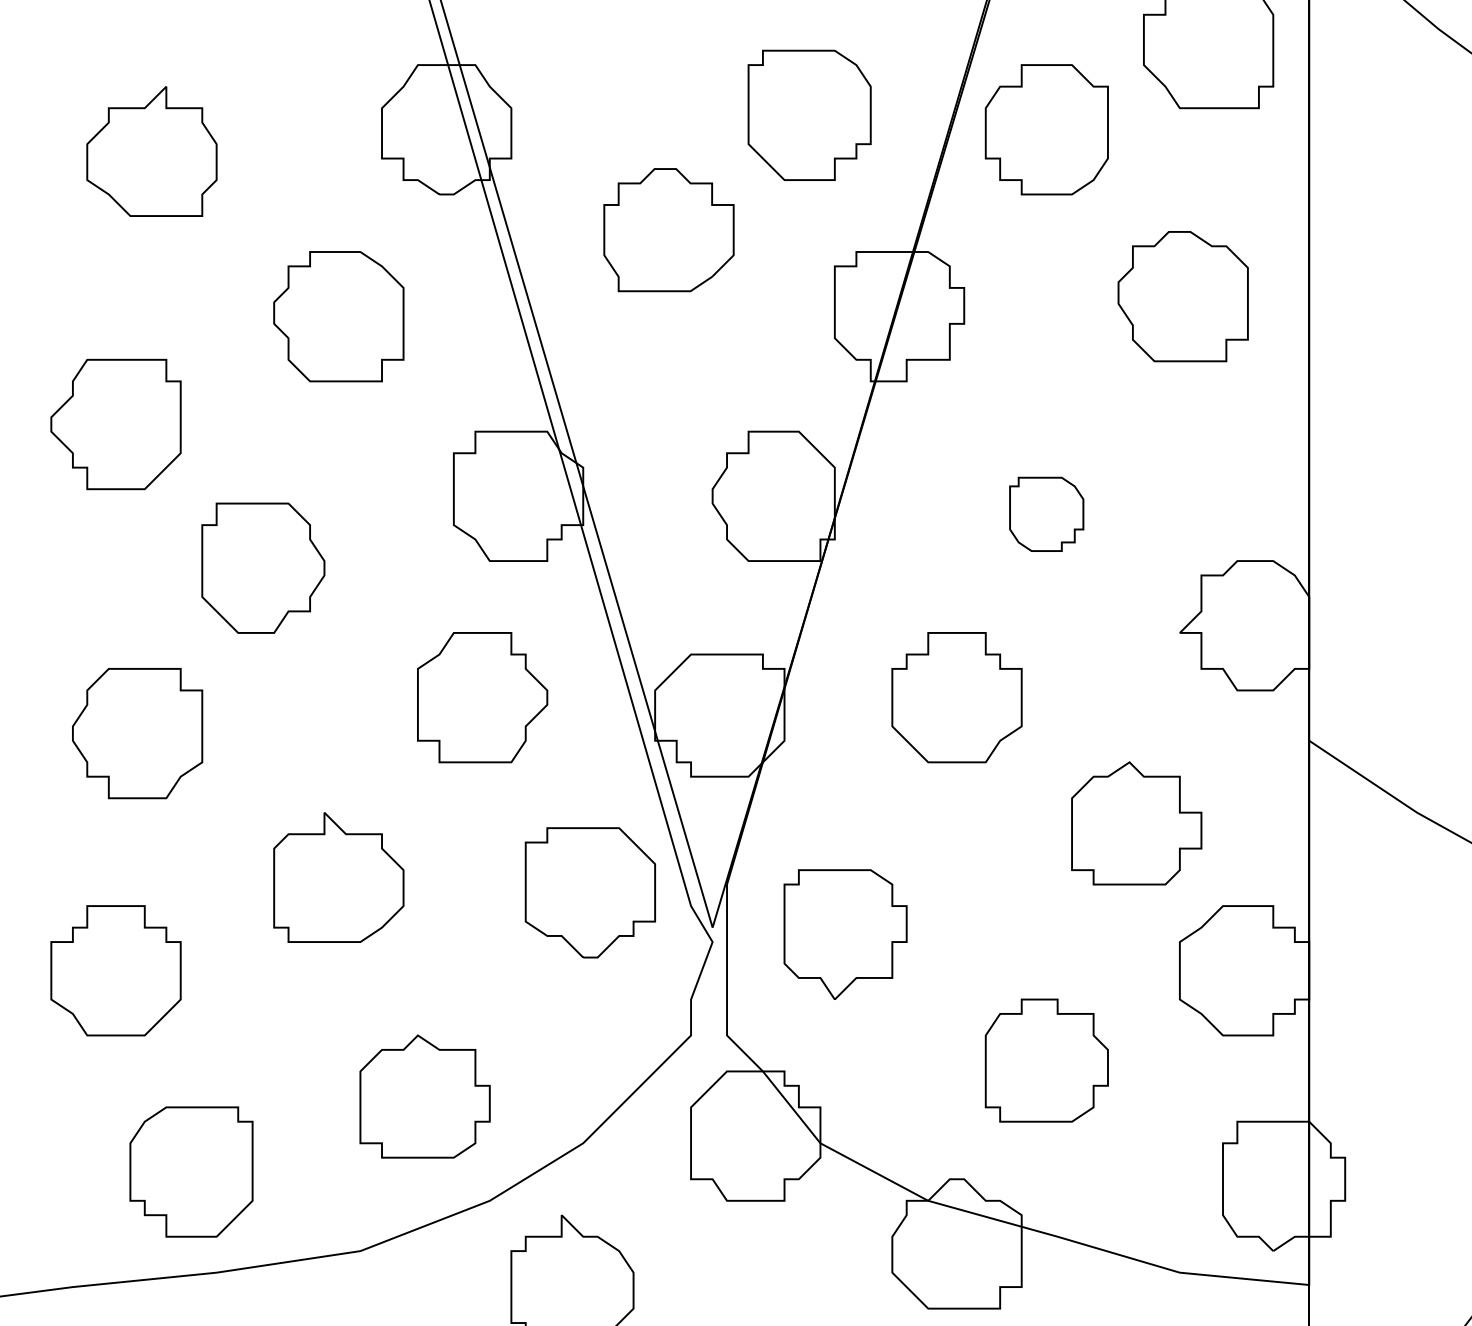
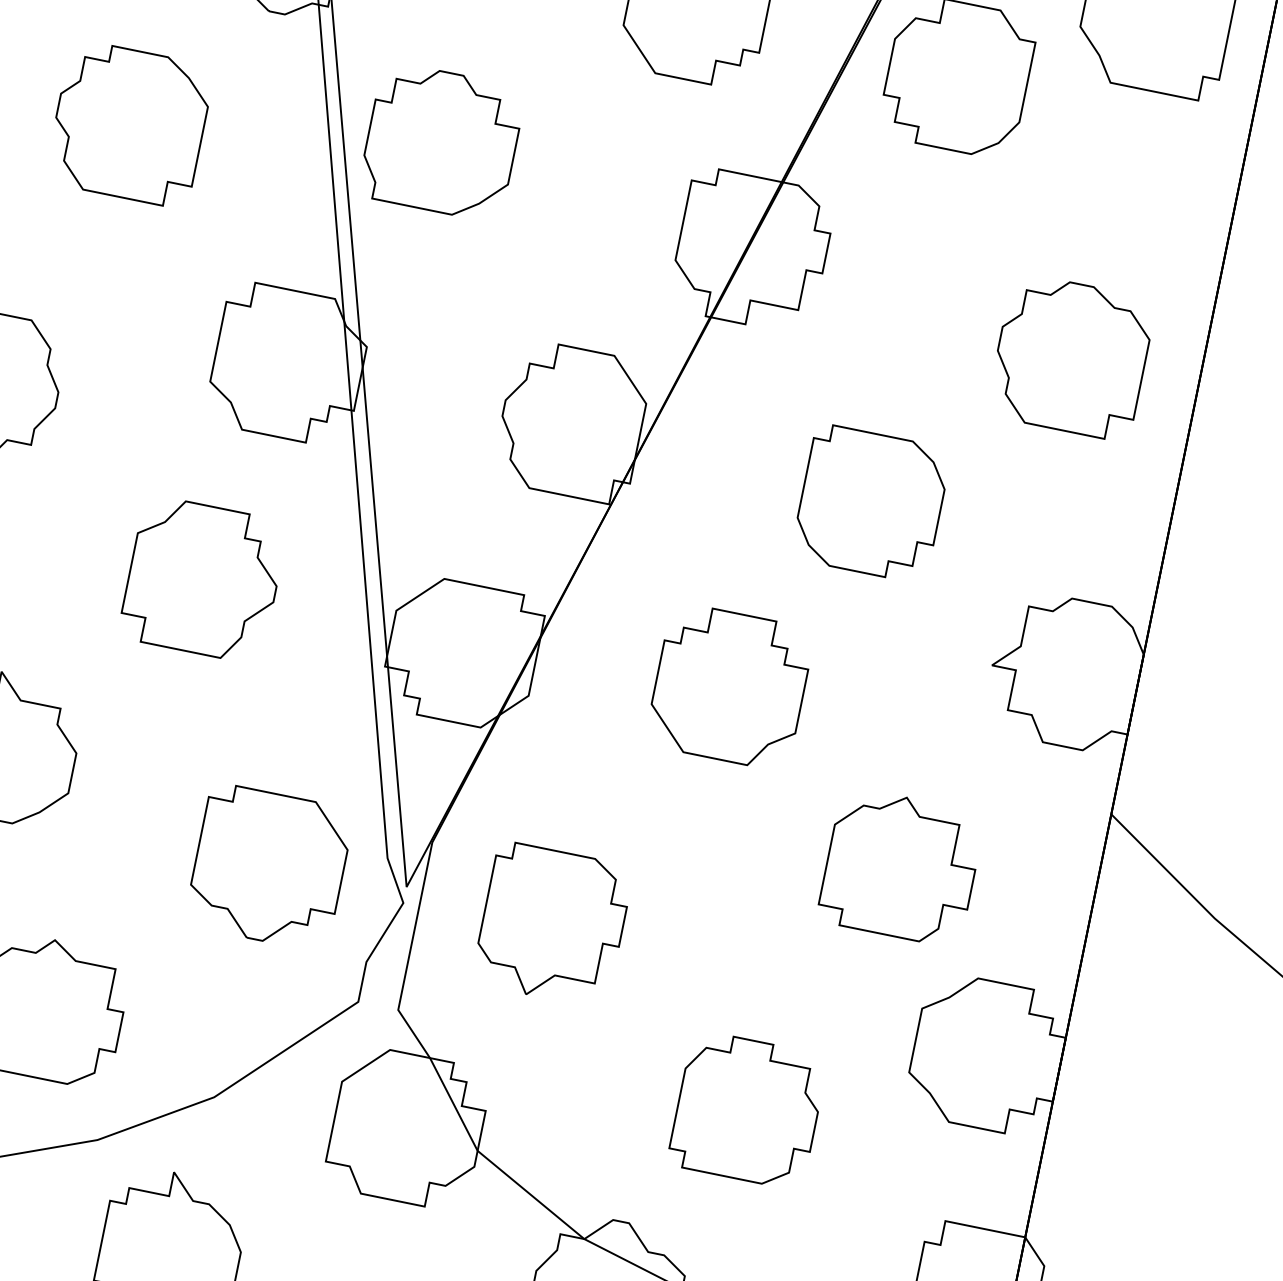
part: (668, 230) -> (441, 142), moved
part: (1182, 296) -> (1070, 357), moved
part: (1046, 514) -> (870, 503), size x1.67
part: (589, 892) -> (268, 866), moved

